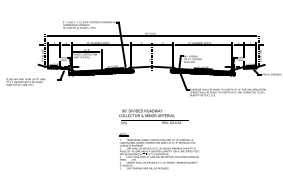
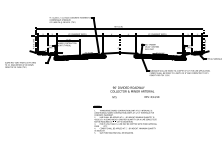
text: (153, 116) -> (137, 92), moved

